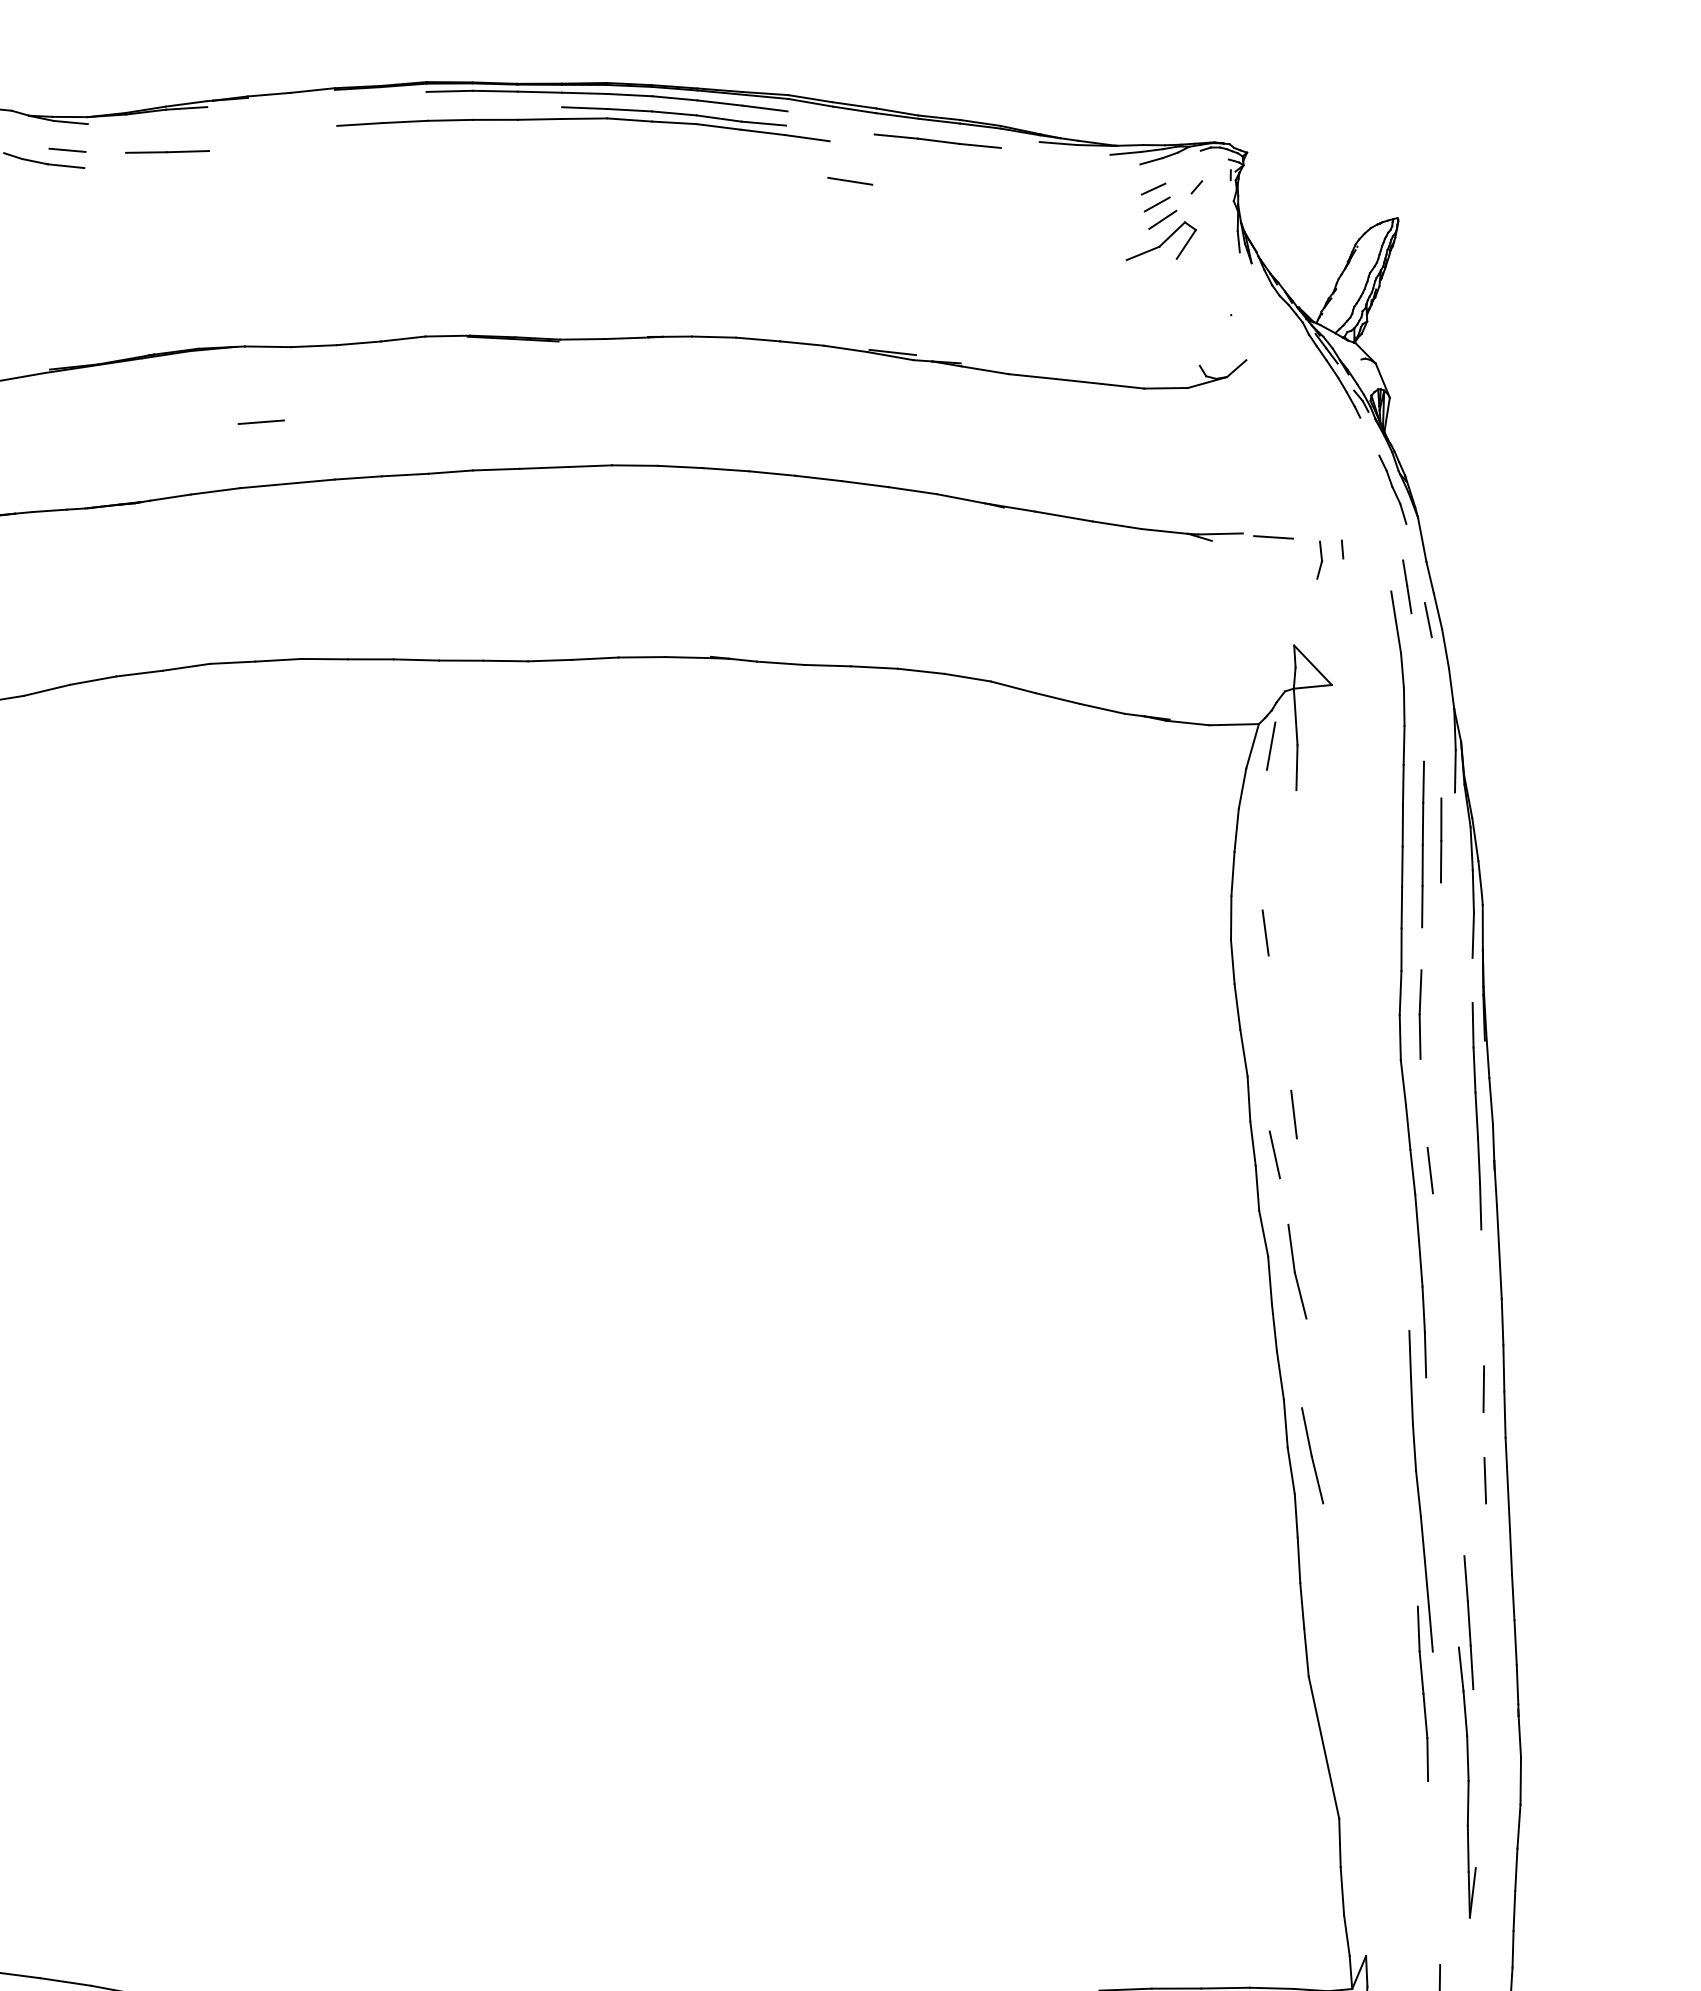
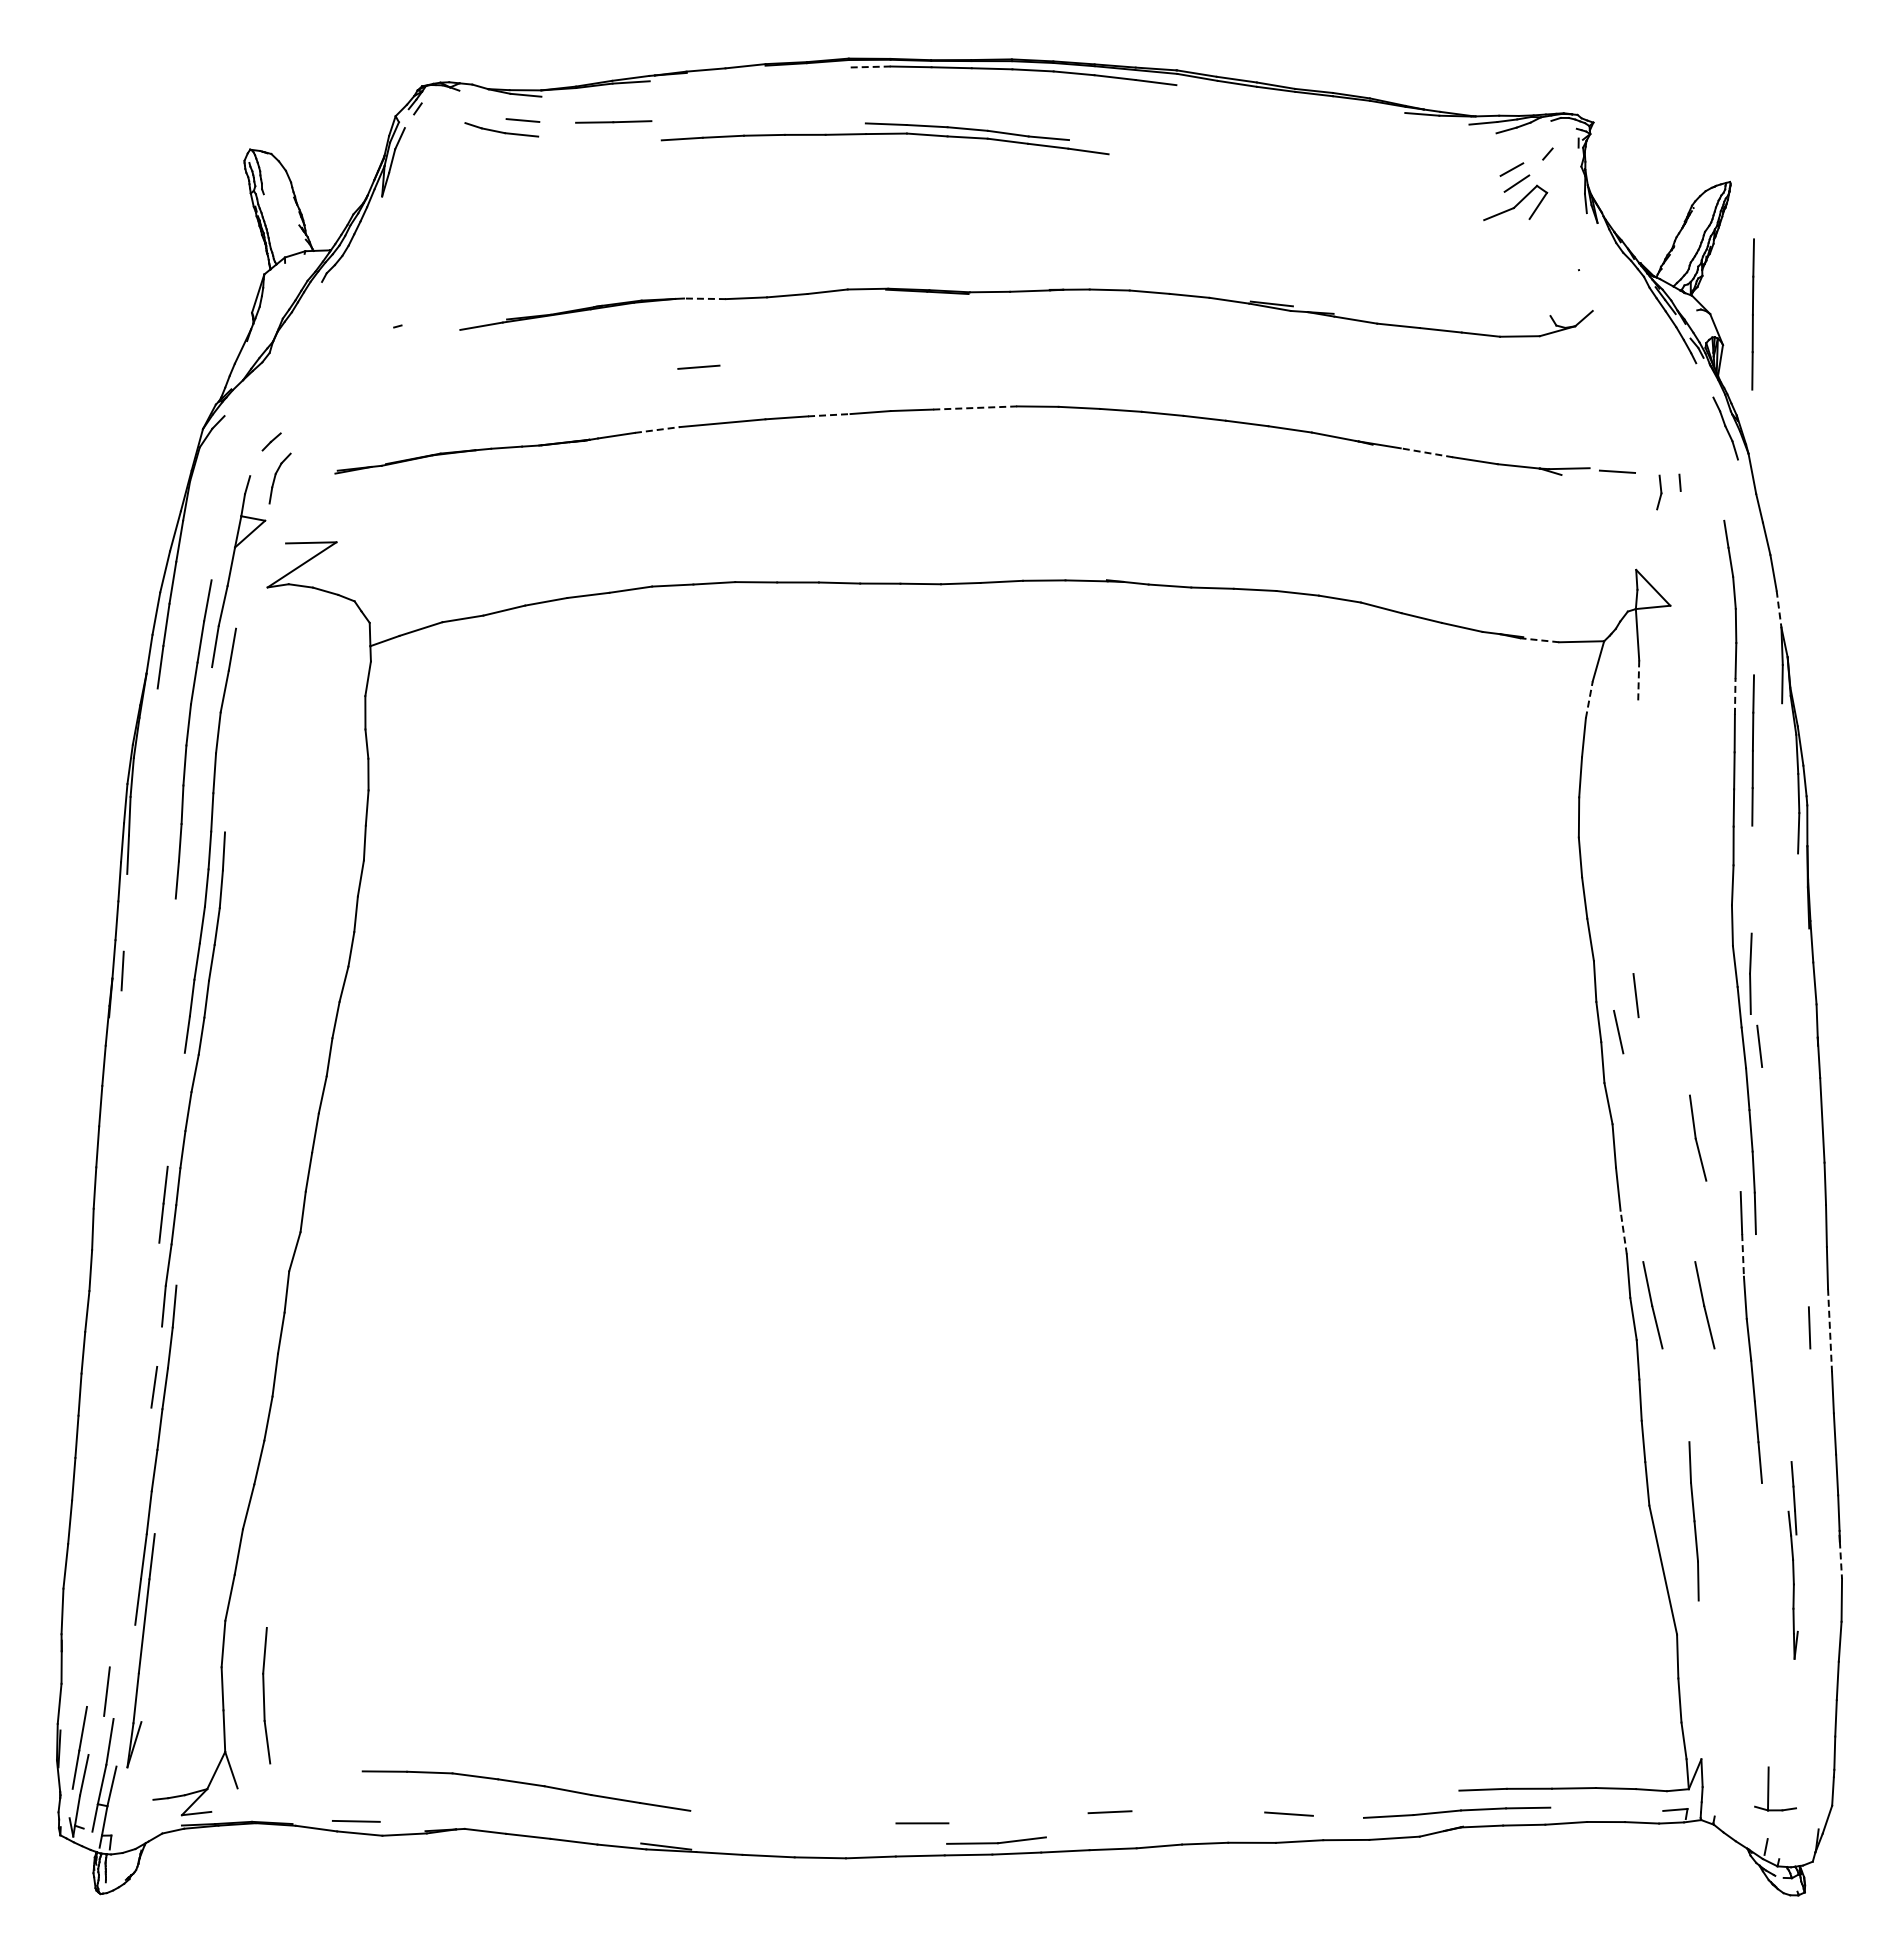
line: (449, 91) -> (869, 67), solid -> dashed
part: (582, 123) -> (884, 138), moved
line: (937, 141) -> (1312, 112), removed
line: (850, 181) -> (1233, 148), removed
line: (1153, 188) -> (1508, 155), removed
line: (267, 346) -> (704, 298), solid -> dashed
line: (1422, 364) -> (1752, 314), added
line: (566, 467) -> (975, 408), solid -> dashed
line: (405, 475) -> (829, 415), solid -> dashed
line: (215, 490) -> (657, 429), solid -> dashed
line: (1063, 516) -> (1426, 452), solid -> dashed
line: (1406, 586) -> (1738, 516), removed
line: (1427, 619) -> (1757, 546), removed
line: (1452, 689) -> (1779, 609), solid -> dashed
line: (1187, 723) -> (1539, 640), solid -> dashed
line: (1271, 745) -> (1615, 660), removed
line: (1296, 768) -> (1638, 681), solid -> dashed
line: (1403, 785) -> (1735, 696), solid -> dashed
line: (1242, 788) -> (1589, 699), solid -> dashed
line: (1441, 840) -> (1769, 746), removed
line: (1265, 932) -> (1610, 830), removed
line: (1420, 1014) -> (1750, 973), moved
line: (1476, 1115) -> (1801, 996), removed
part: (1297, 1270) -> (1698, 1137), moved
line: (1280, 1375) -> (1623, 1232), solid -> dashed
line: (1484, 1388) -> (1808, 1244), removed
line: (1412, 1400) -> (1743, 1255), solid -> dashed
line: (1369, 1456) -> (1704, 1305), added
line: (1508, 1483) -> (1830, 1330), solid -> dashed
part: (1422, 1694) -> (1693, 1521), moved
part: (1466, 1737) -> (1792, 1560), size x0.6
line: (1519, 1737) -> (1840, 1560), solid -> dashed

